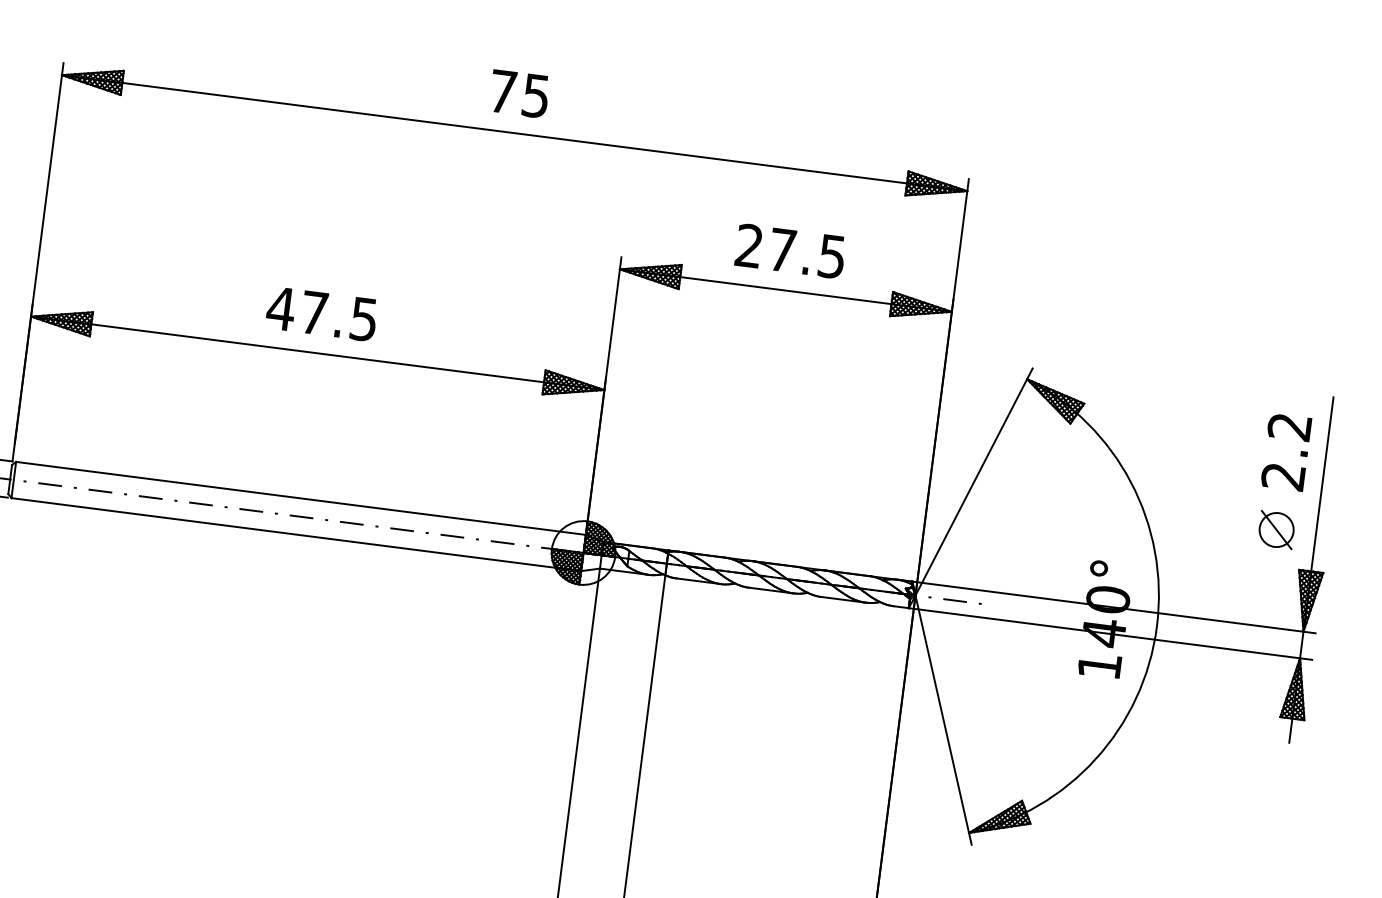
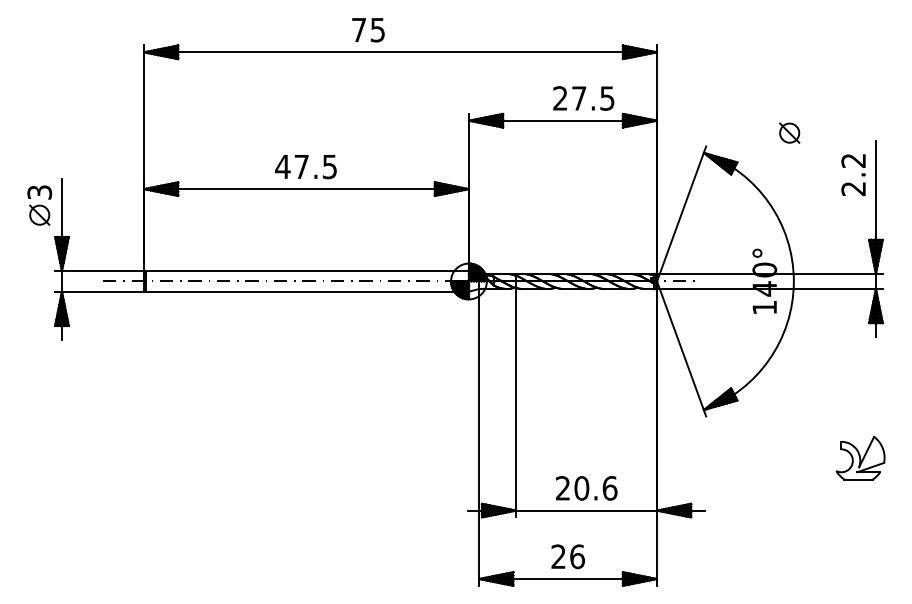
text: (519, 94) -> (368, 30), moved
text: (790, 251) -> (583, 98), moved
part: (1276, 528) -> (789, 132), moved

